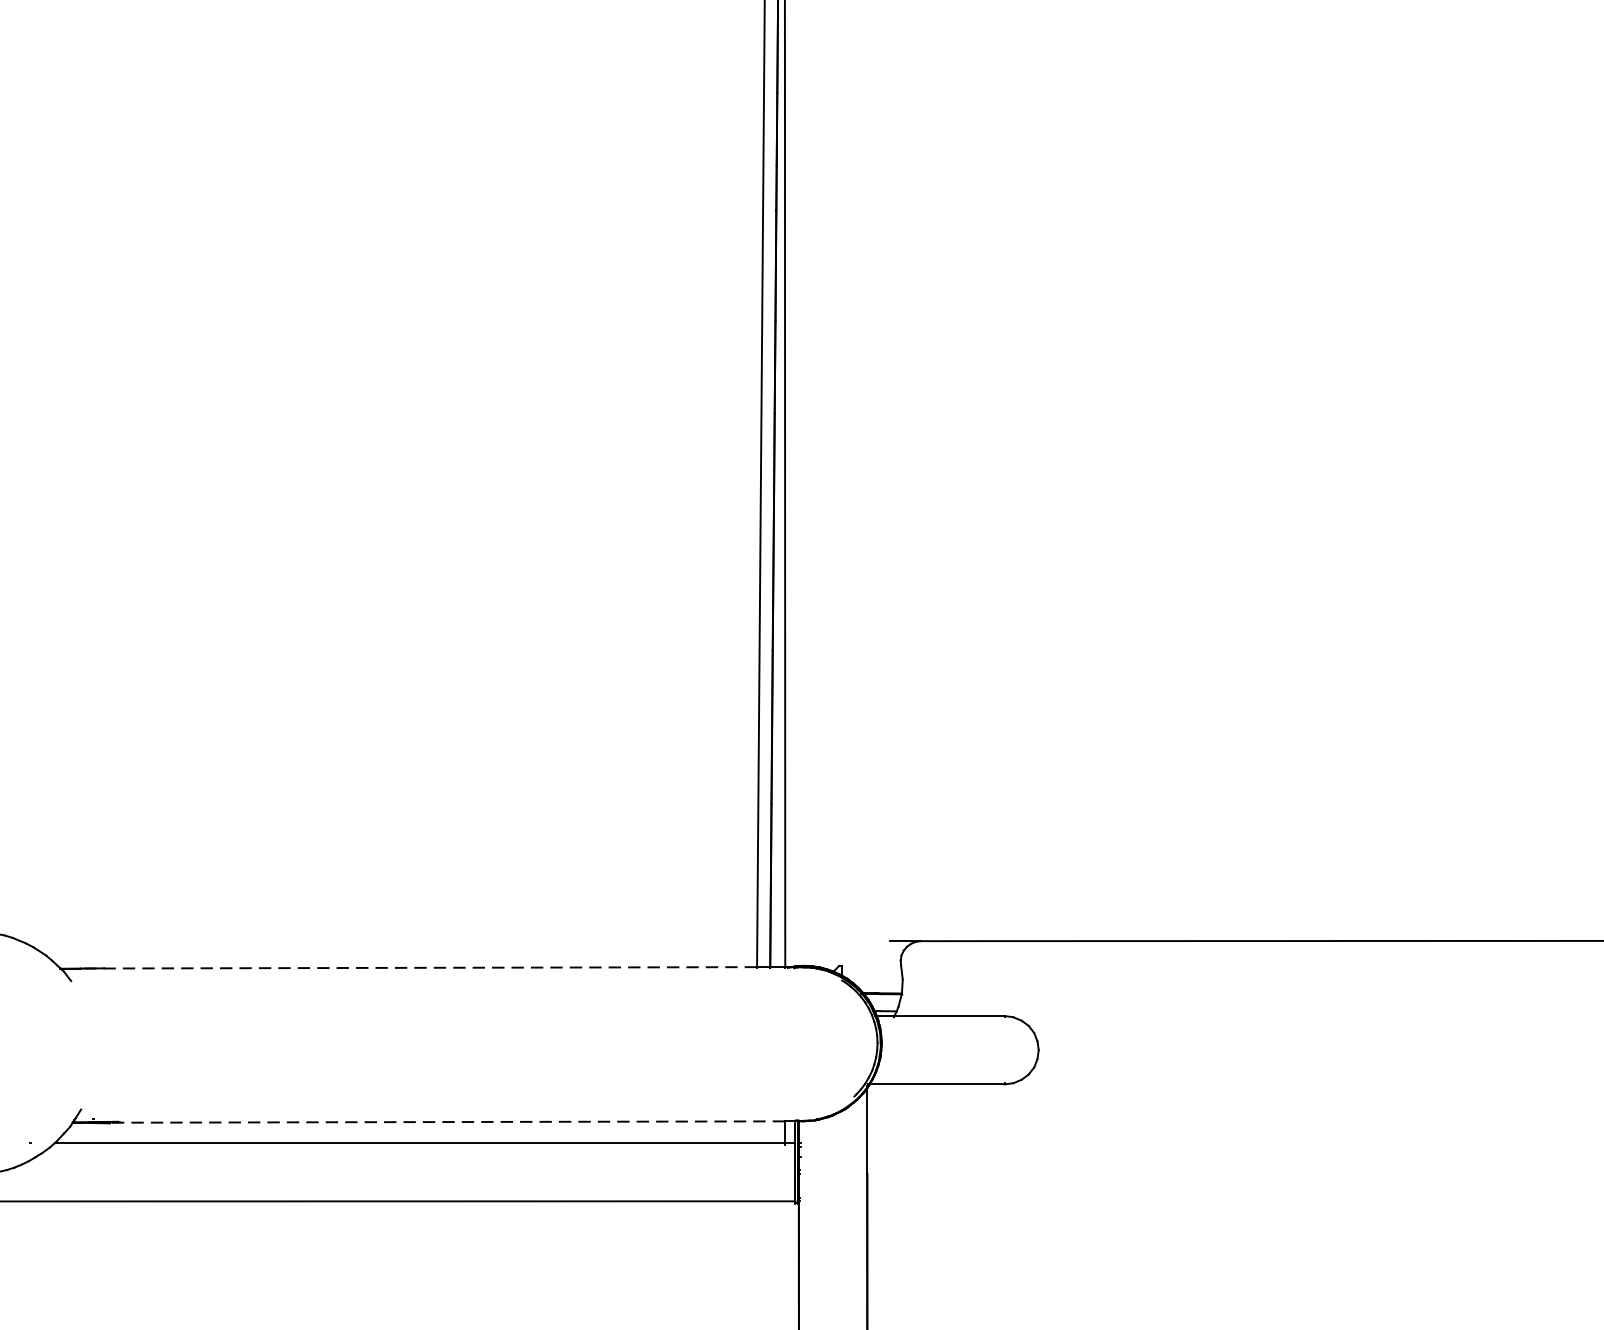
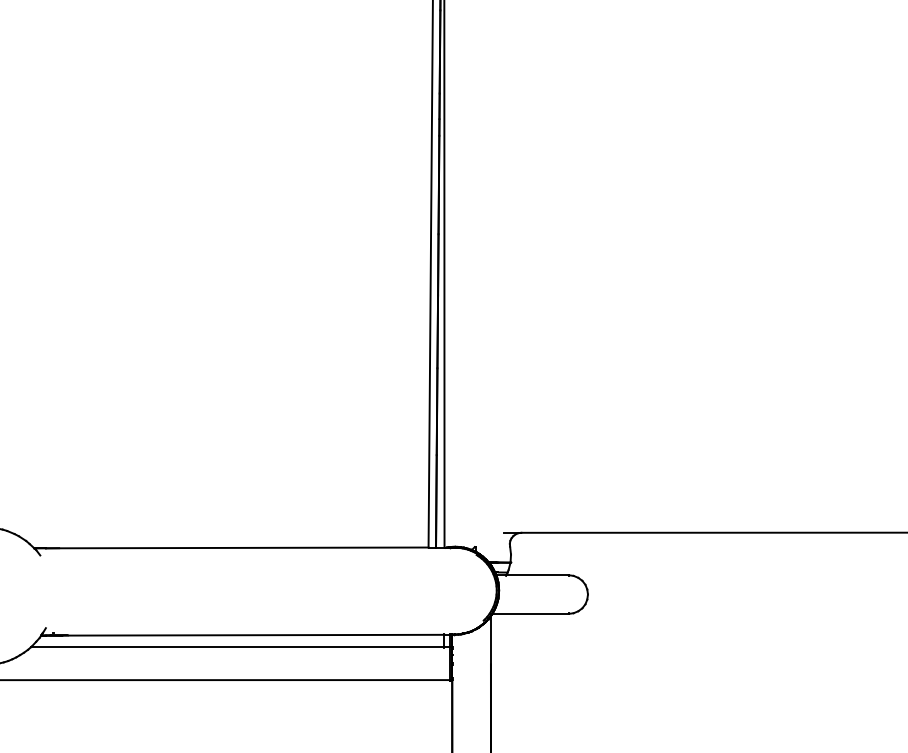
line: (417, 967) -> (236, 547), dashed -> solid
line: (431, 1122) -> (244, 635), dashed -> solid

